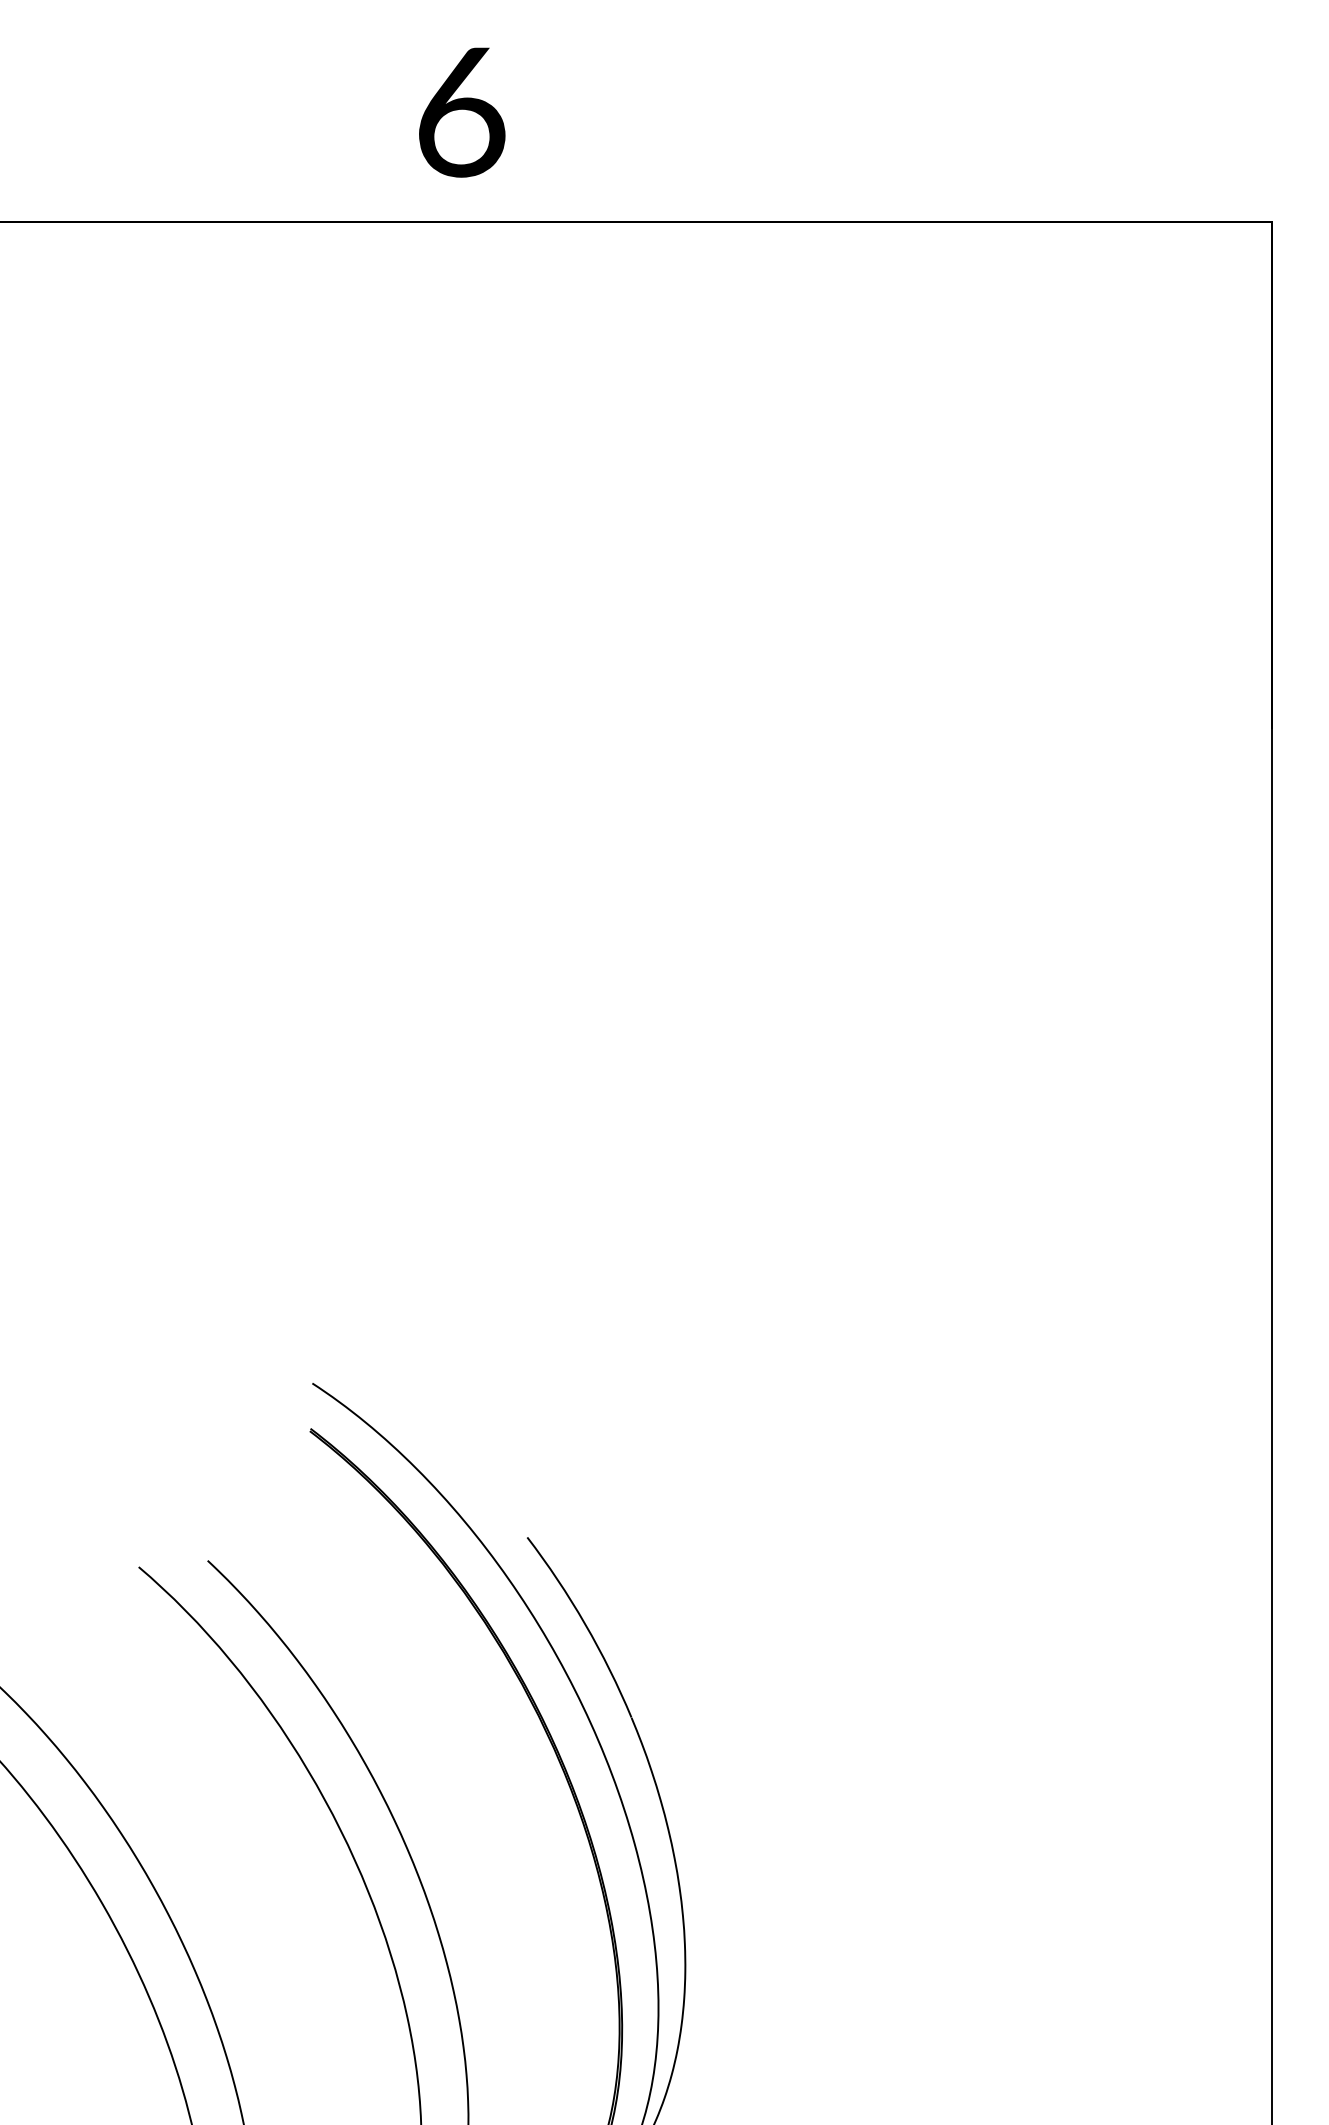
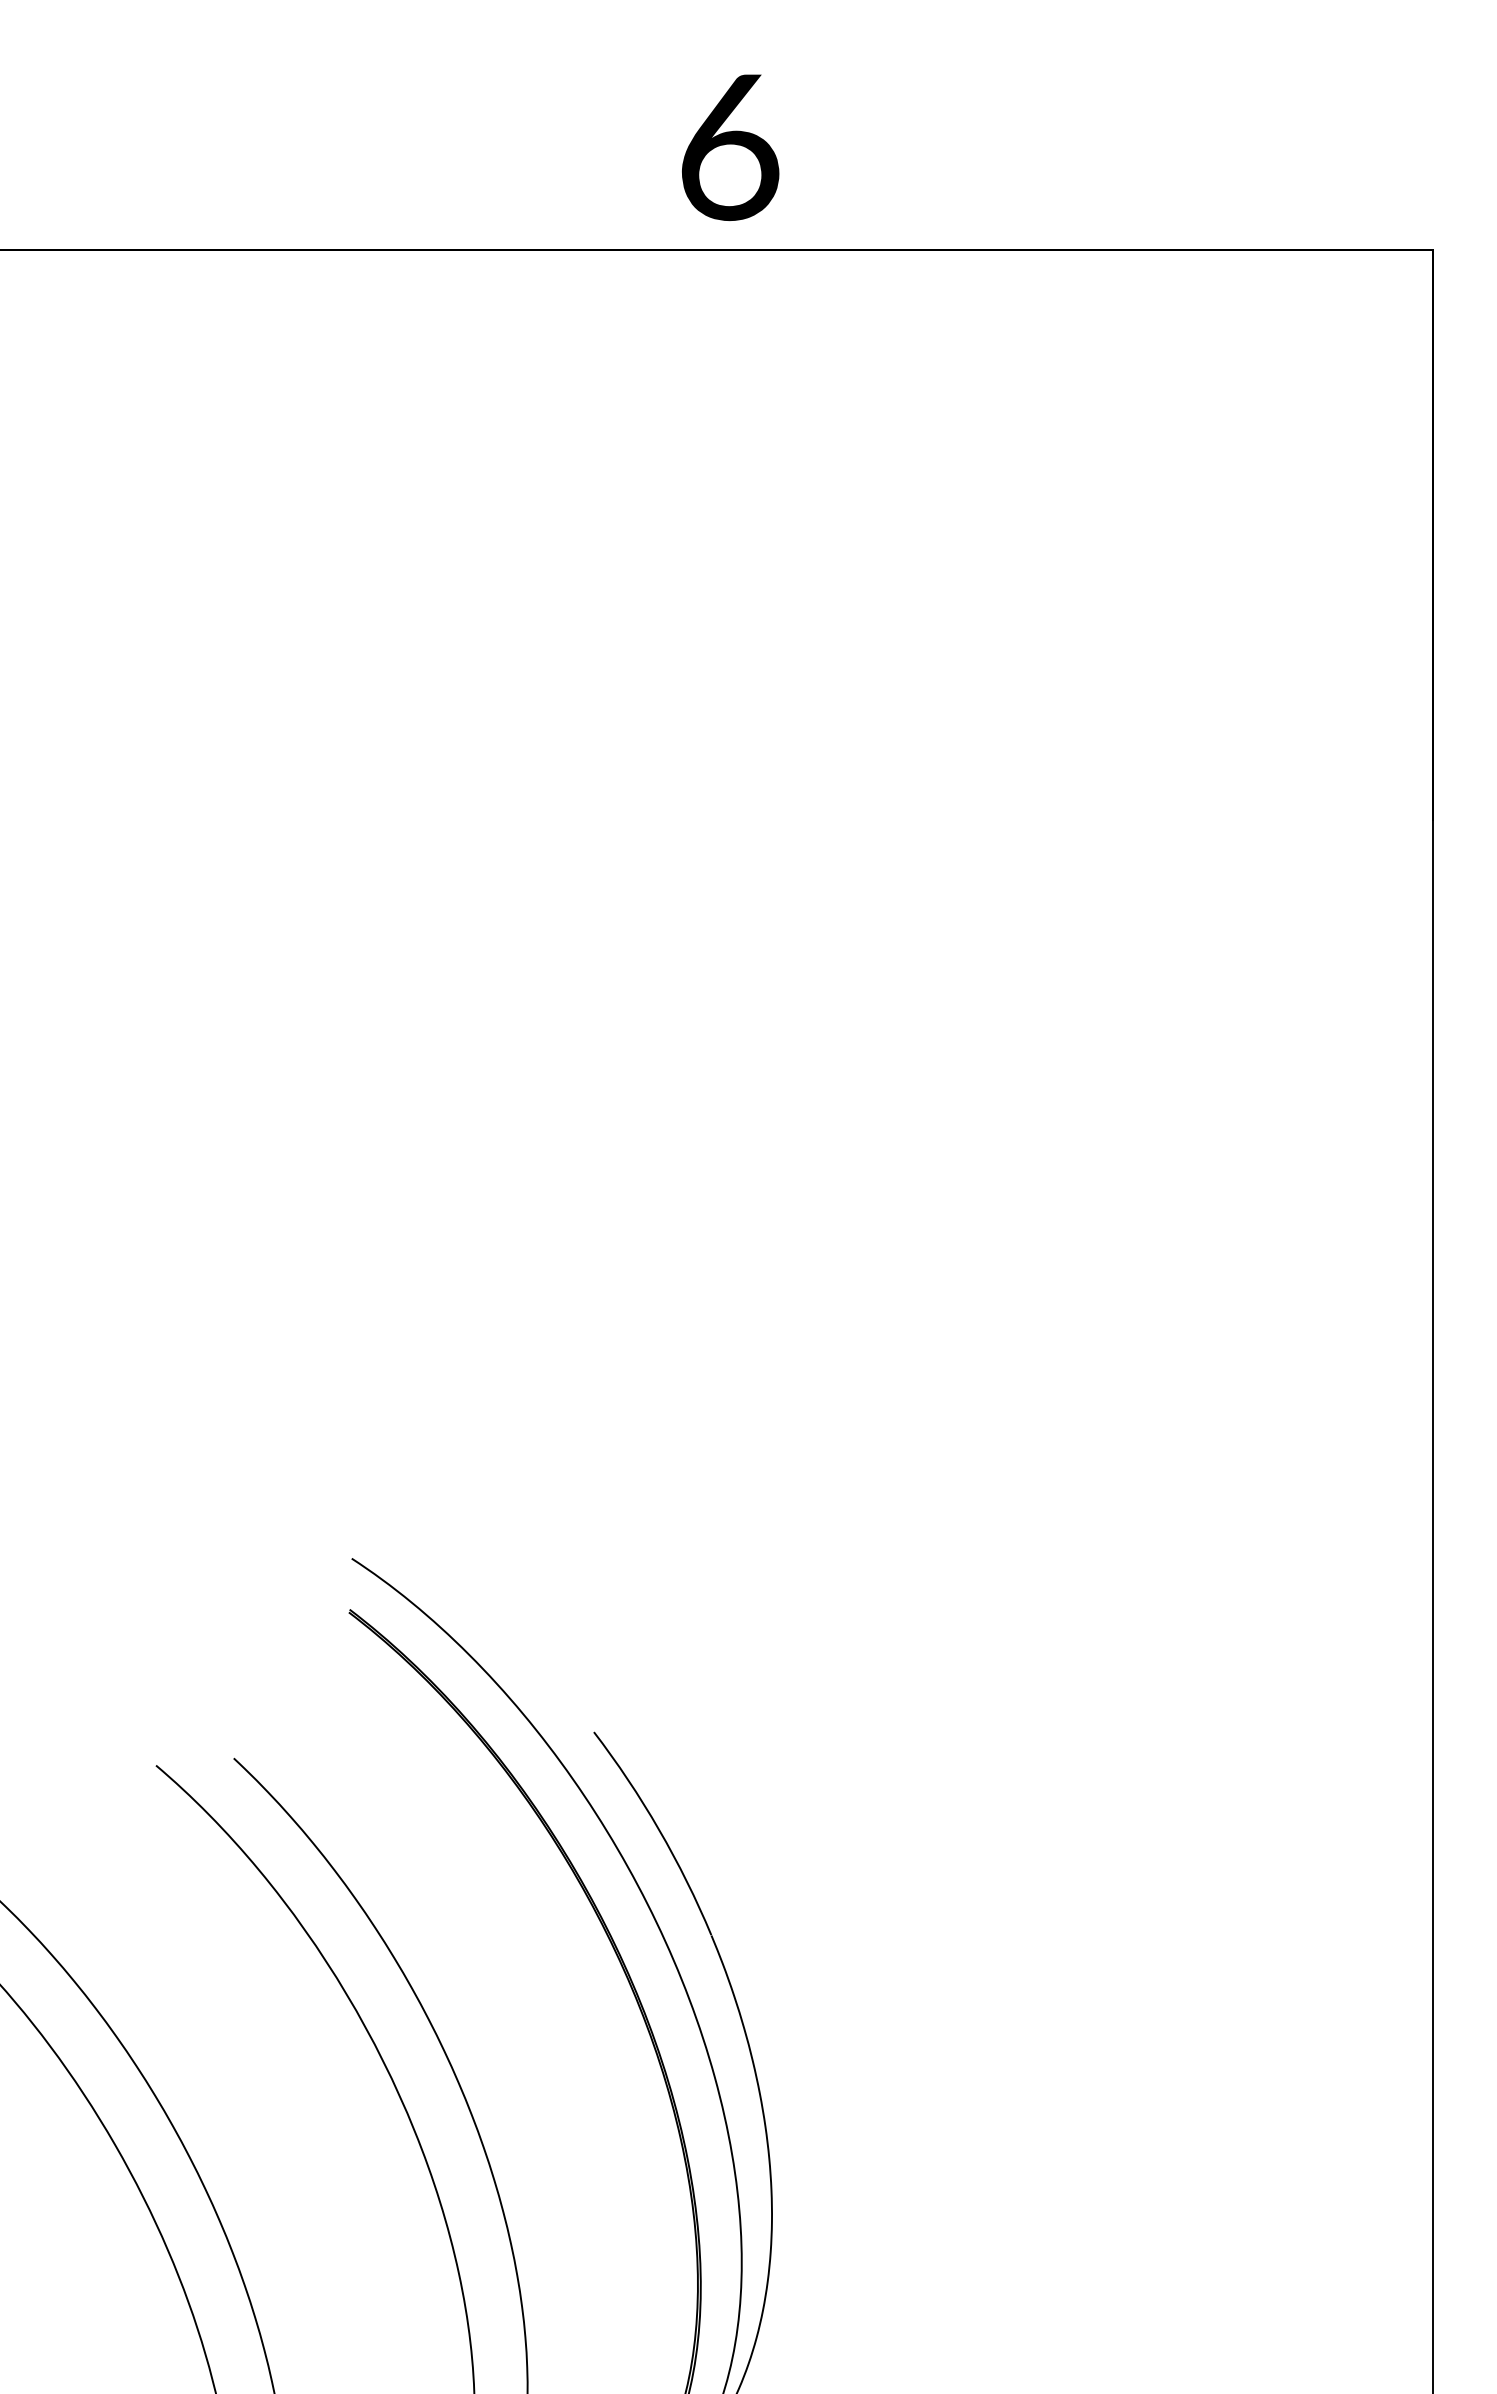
text: (462, 112) -> (730, 147), moved

